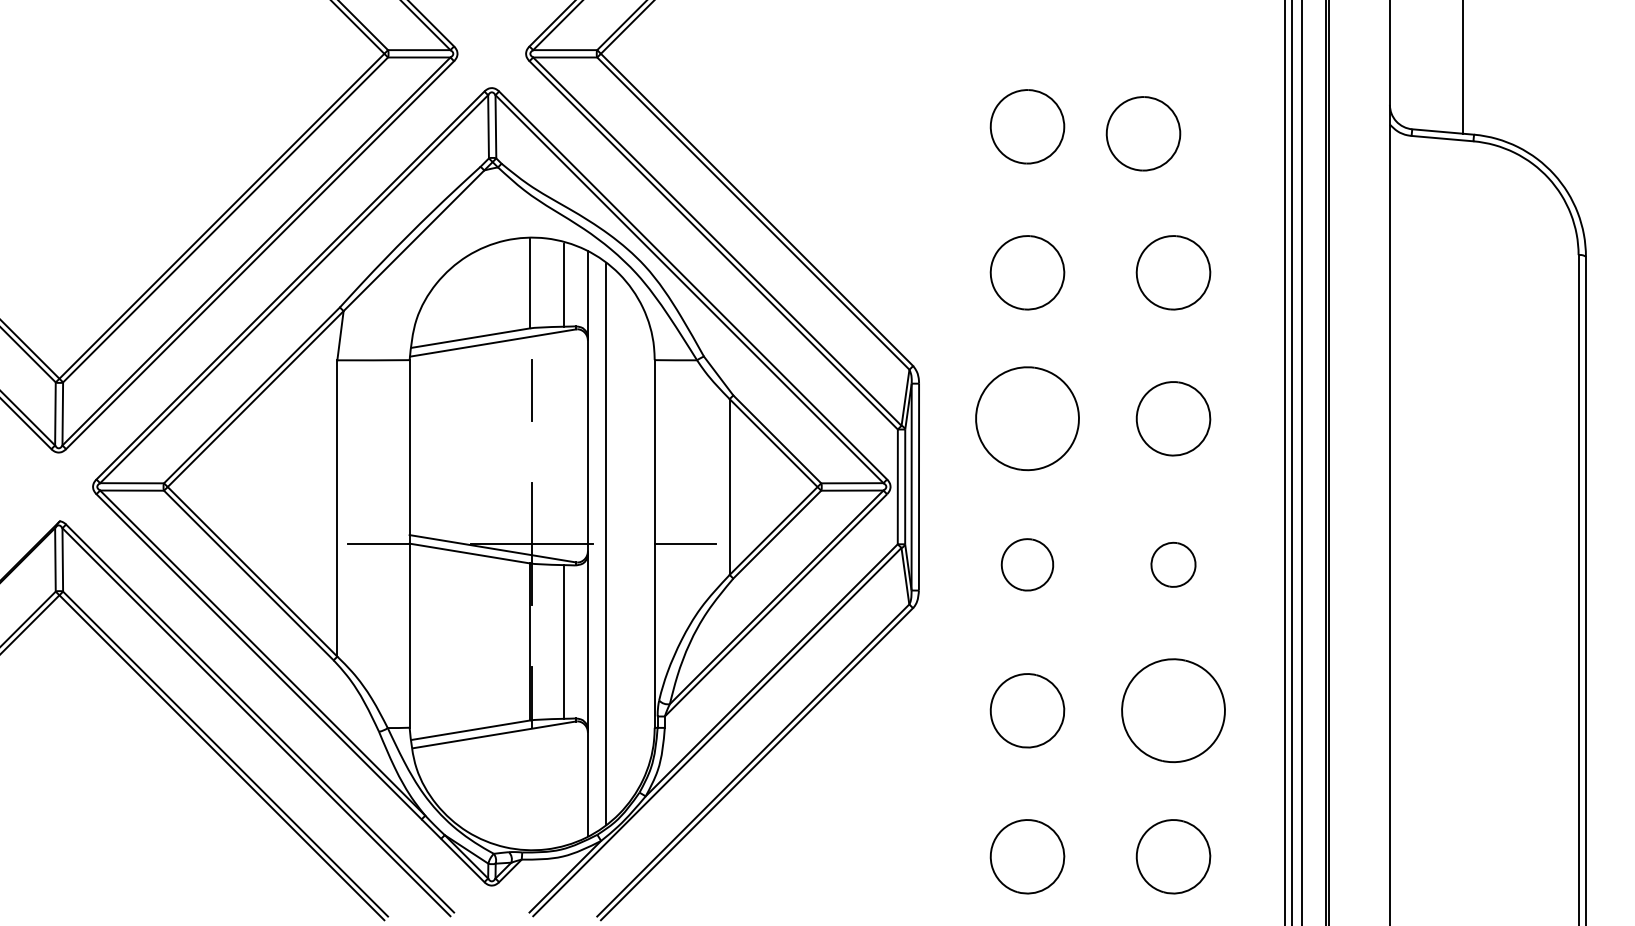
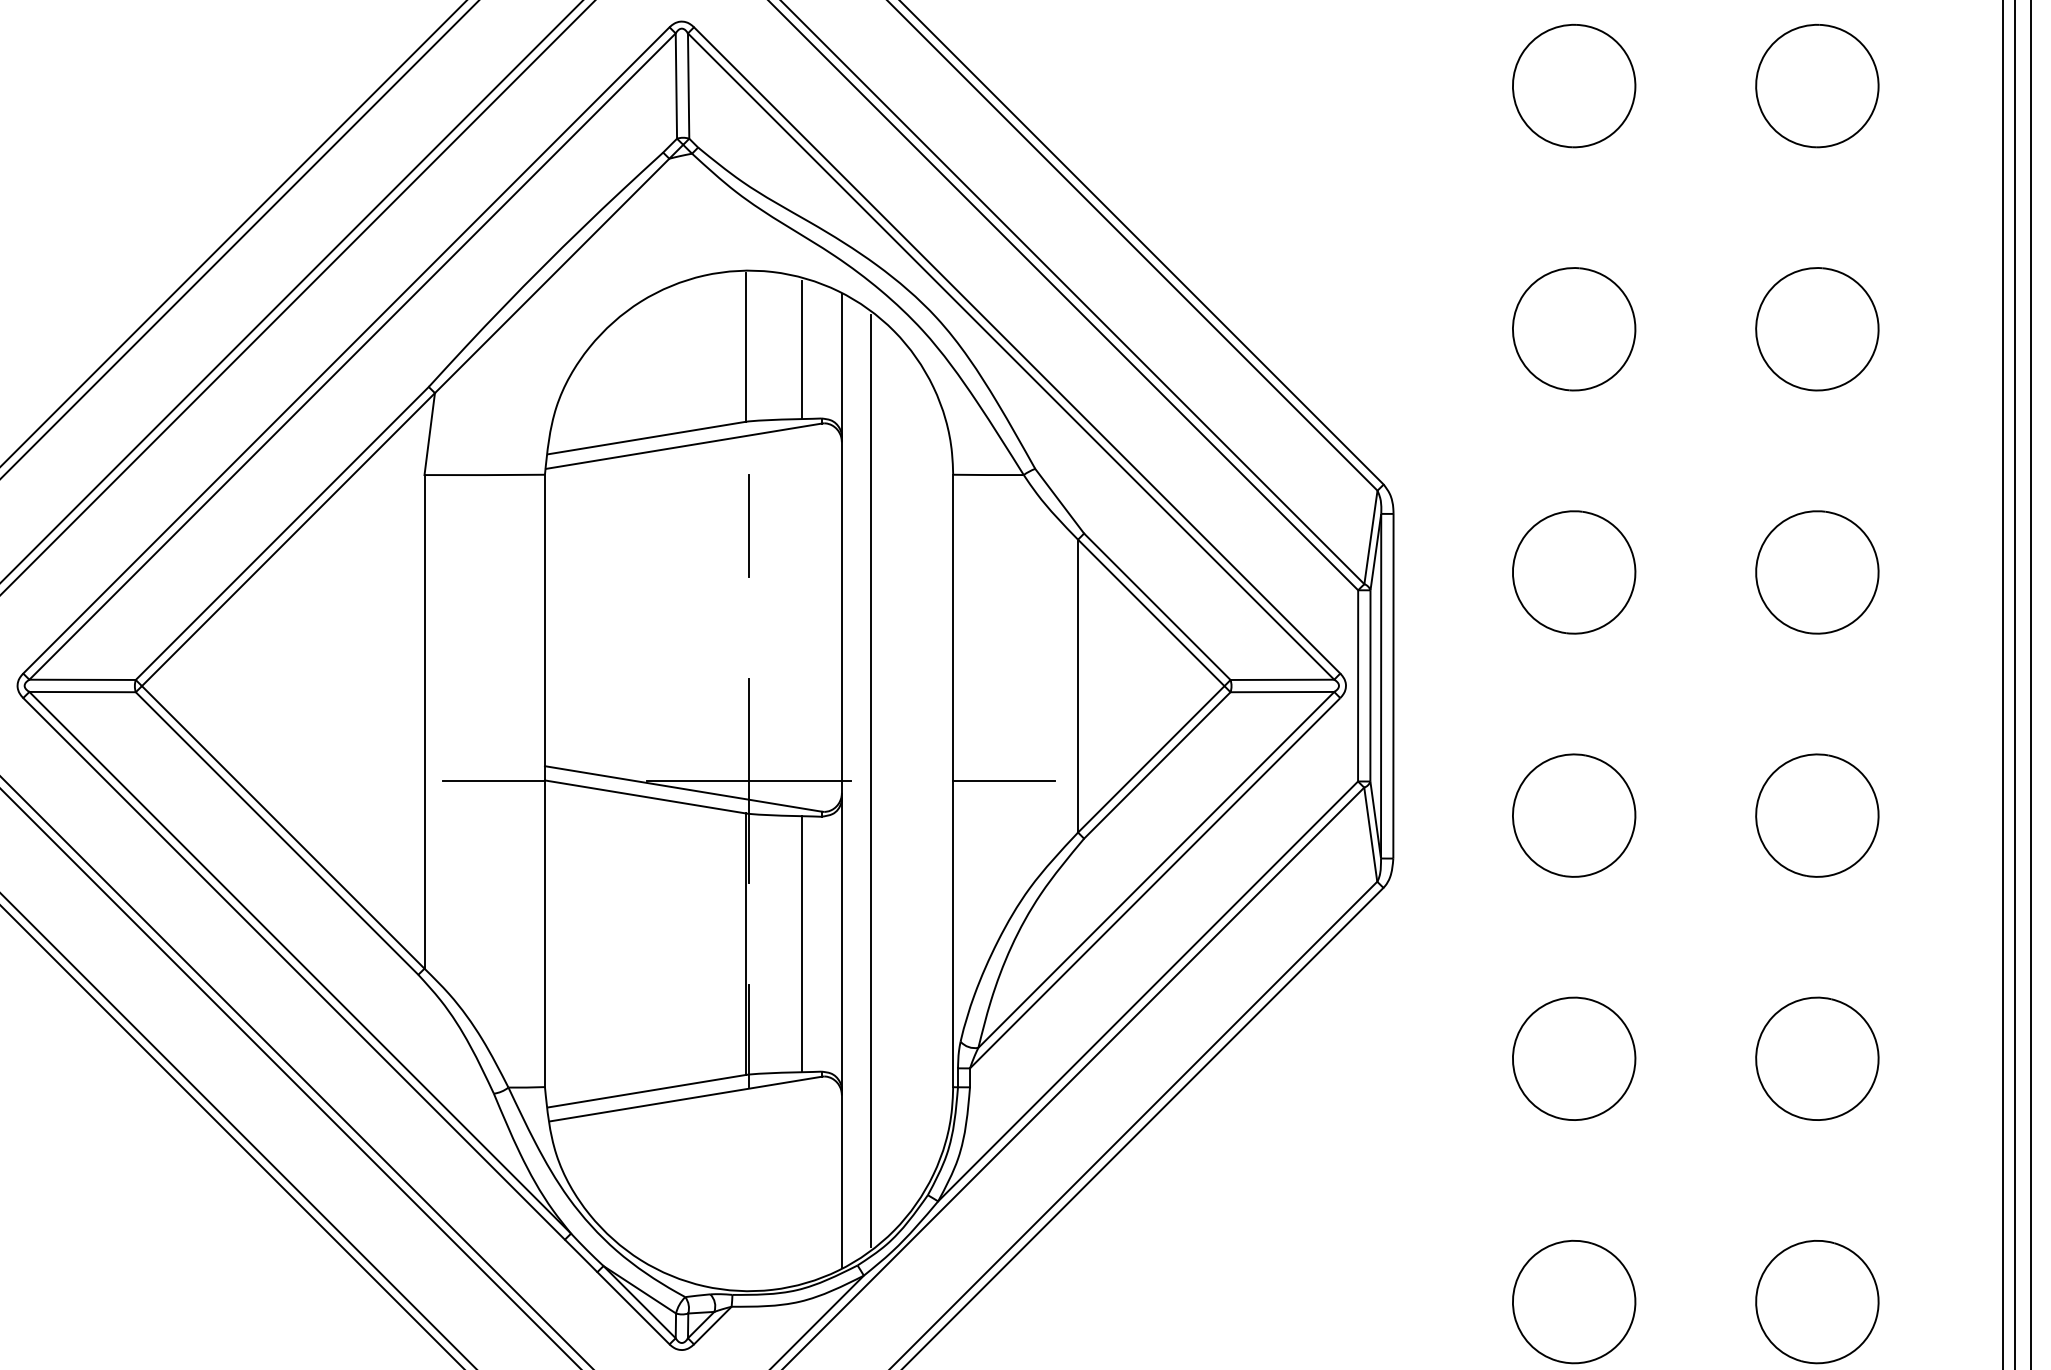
part: (1143, 133) -> (1817, 85), moved
part: (1027, 418) -> (1574, 571), size x0.71
part: (1027, 564) -> (1574, 815), size x1.43
part: (1173, 564) -> (1817, 815), size x1.67
part: (1173, 710) -> (1817, 1058), size x0.71

